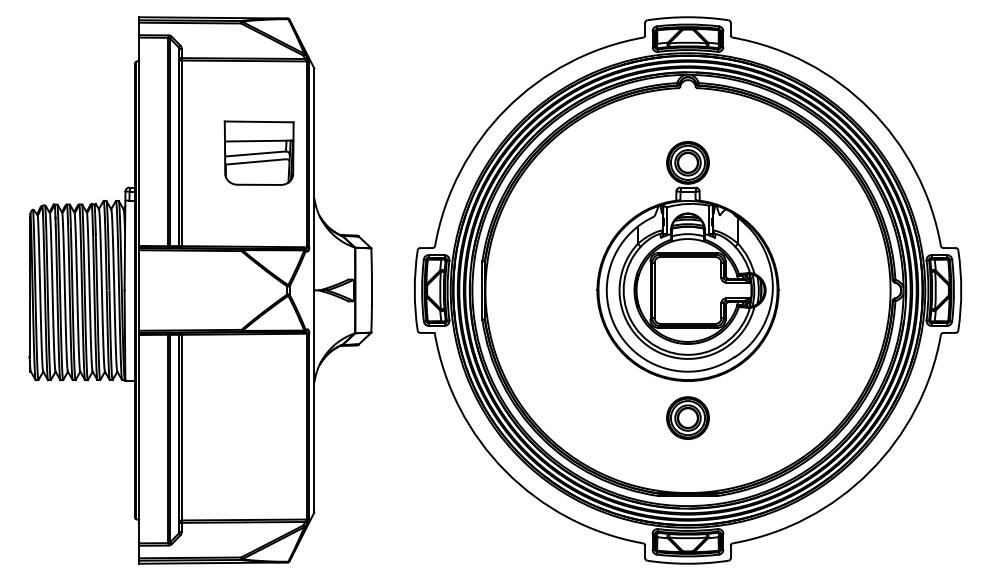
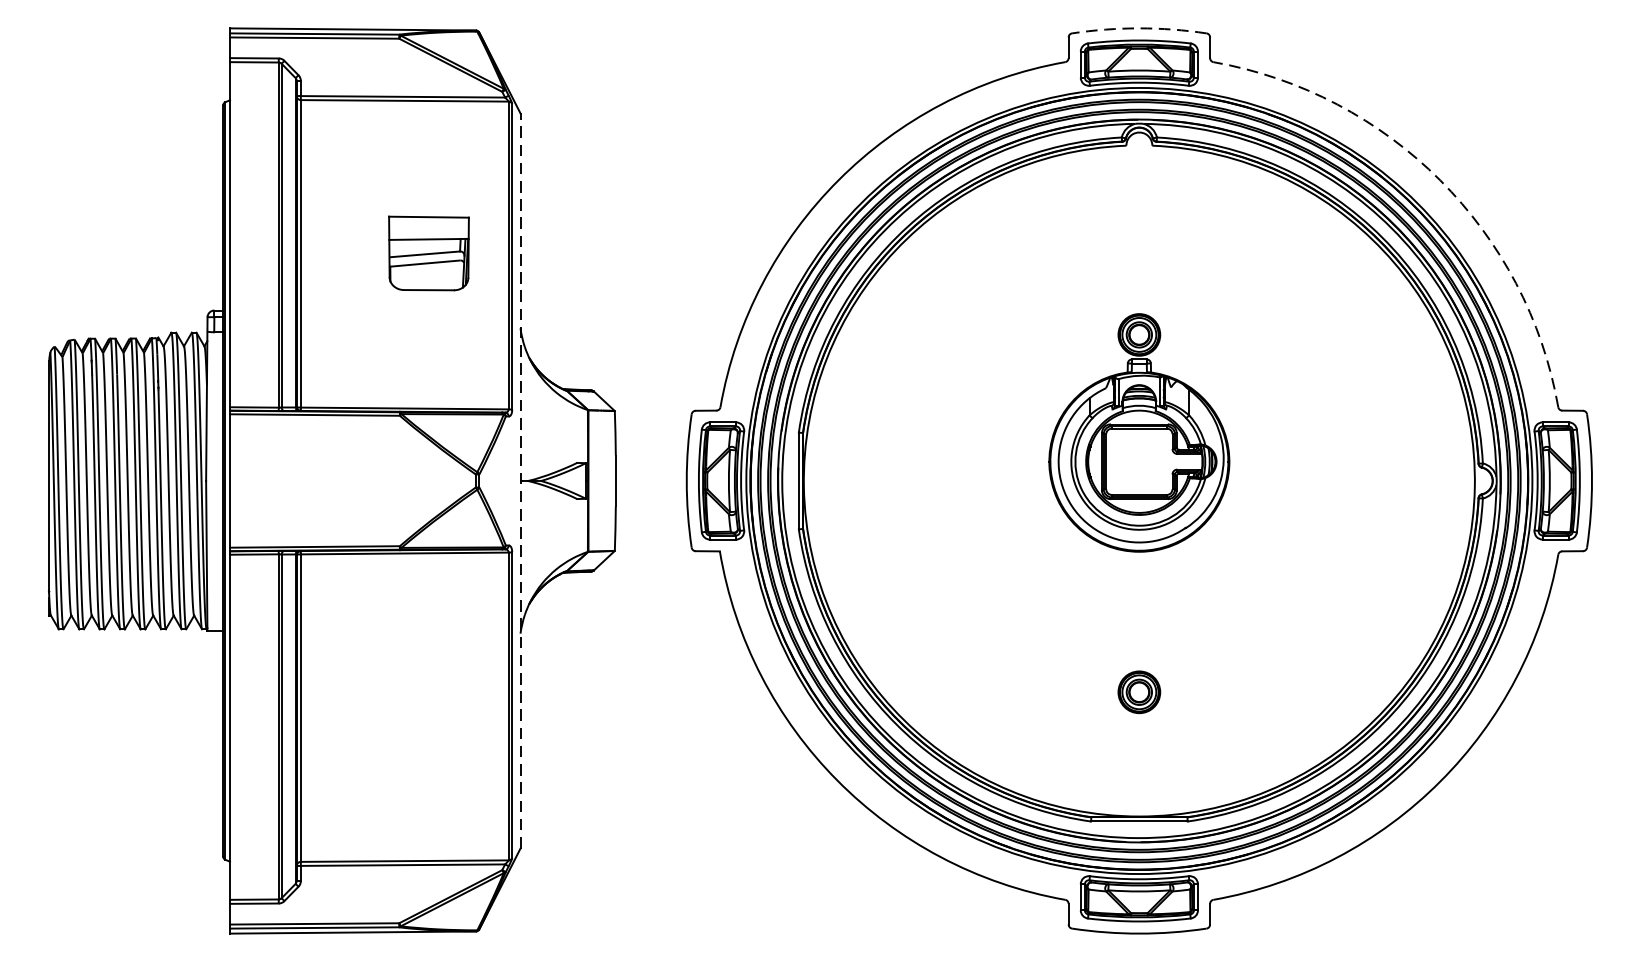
arc: (688, 17) -> (1140, 28), solid -> dashed
arc: (869, 109) -> (1439, 181), solid -> dashed
part: (258, 152) -> (427, 252), size x0.7
part: (687, 261) -> (1138, 432), size x0.6
line: (314, 290) -> (520, 481), solid -> dashed
part: (687, 417) -> (1138, 691), size x0.6

